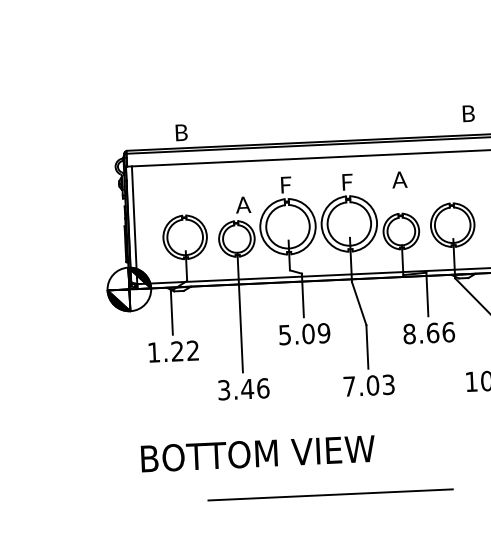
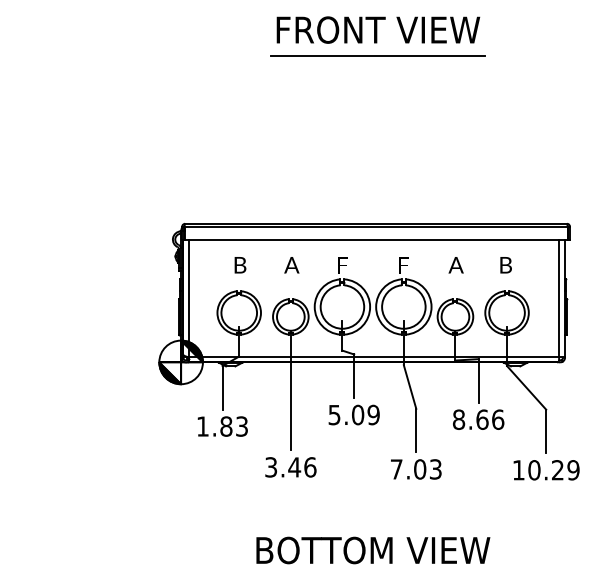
text: (468, 113) -> (505, 265), moved
text: (181, 132) -> (240, 265), moved
text: (243, 205) -> (291, 265), moved
text: (184, 351) -> (233, 426), 1.22 -> 1.83
text: (258, 453) -> (373, 550), moved

